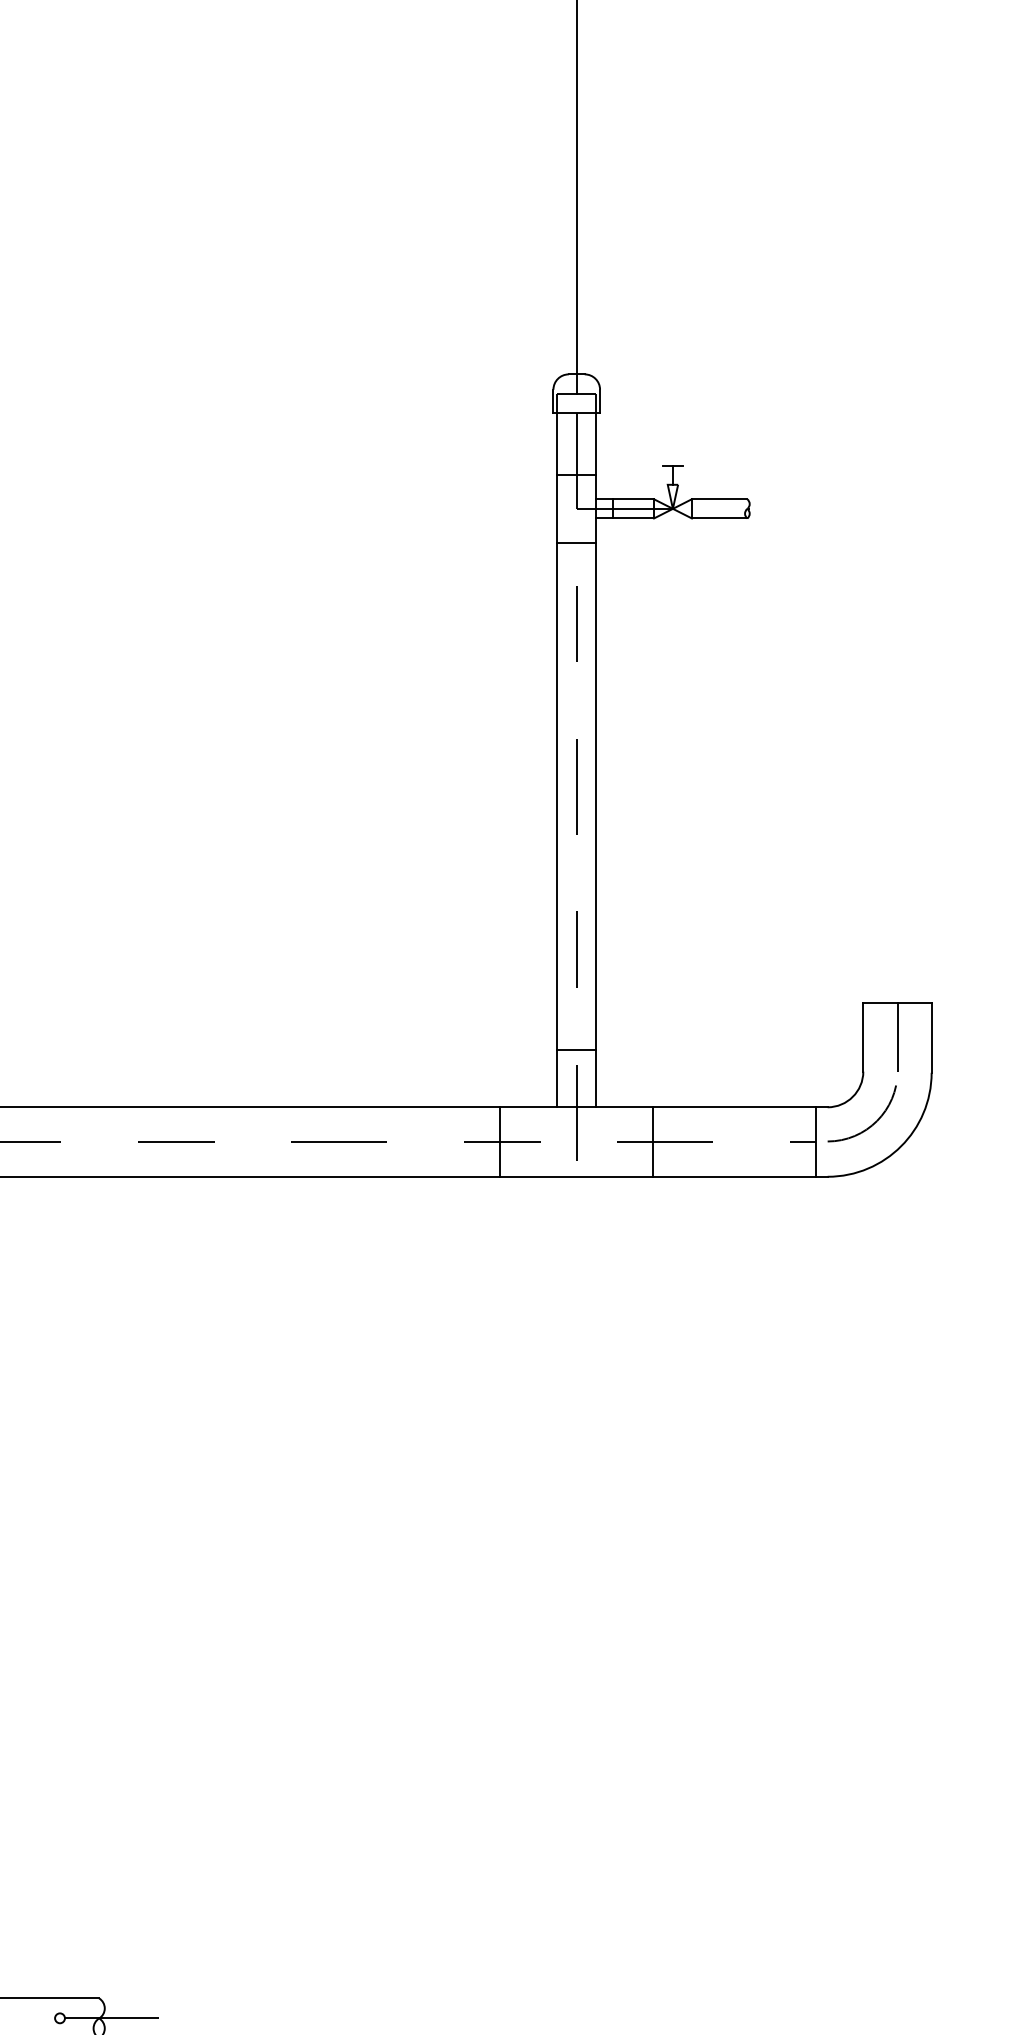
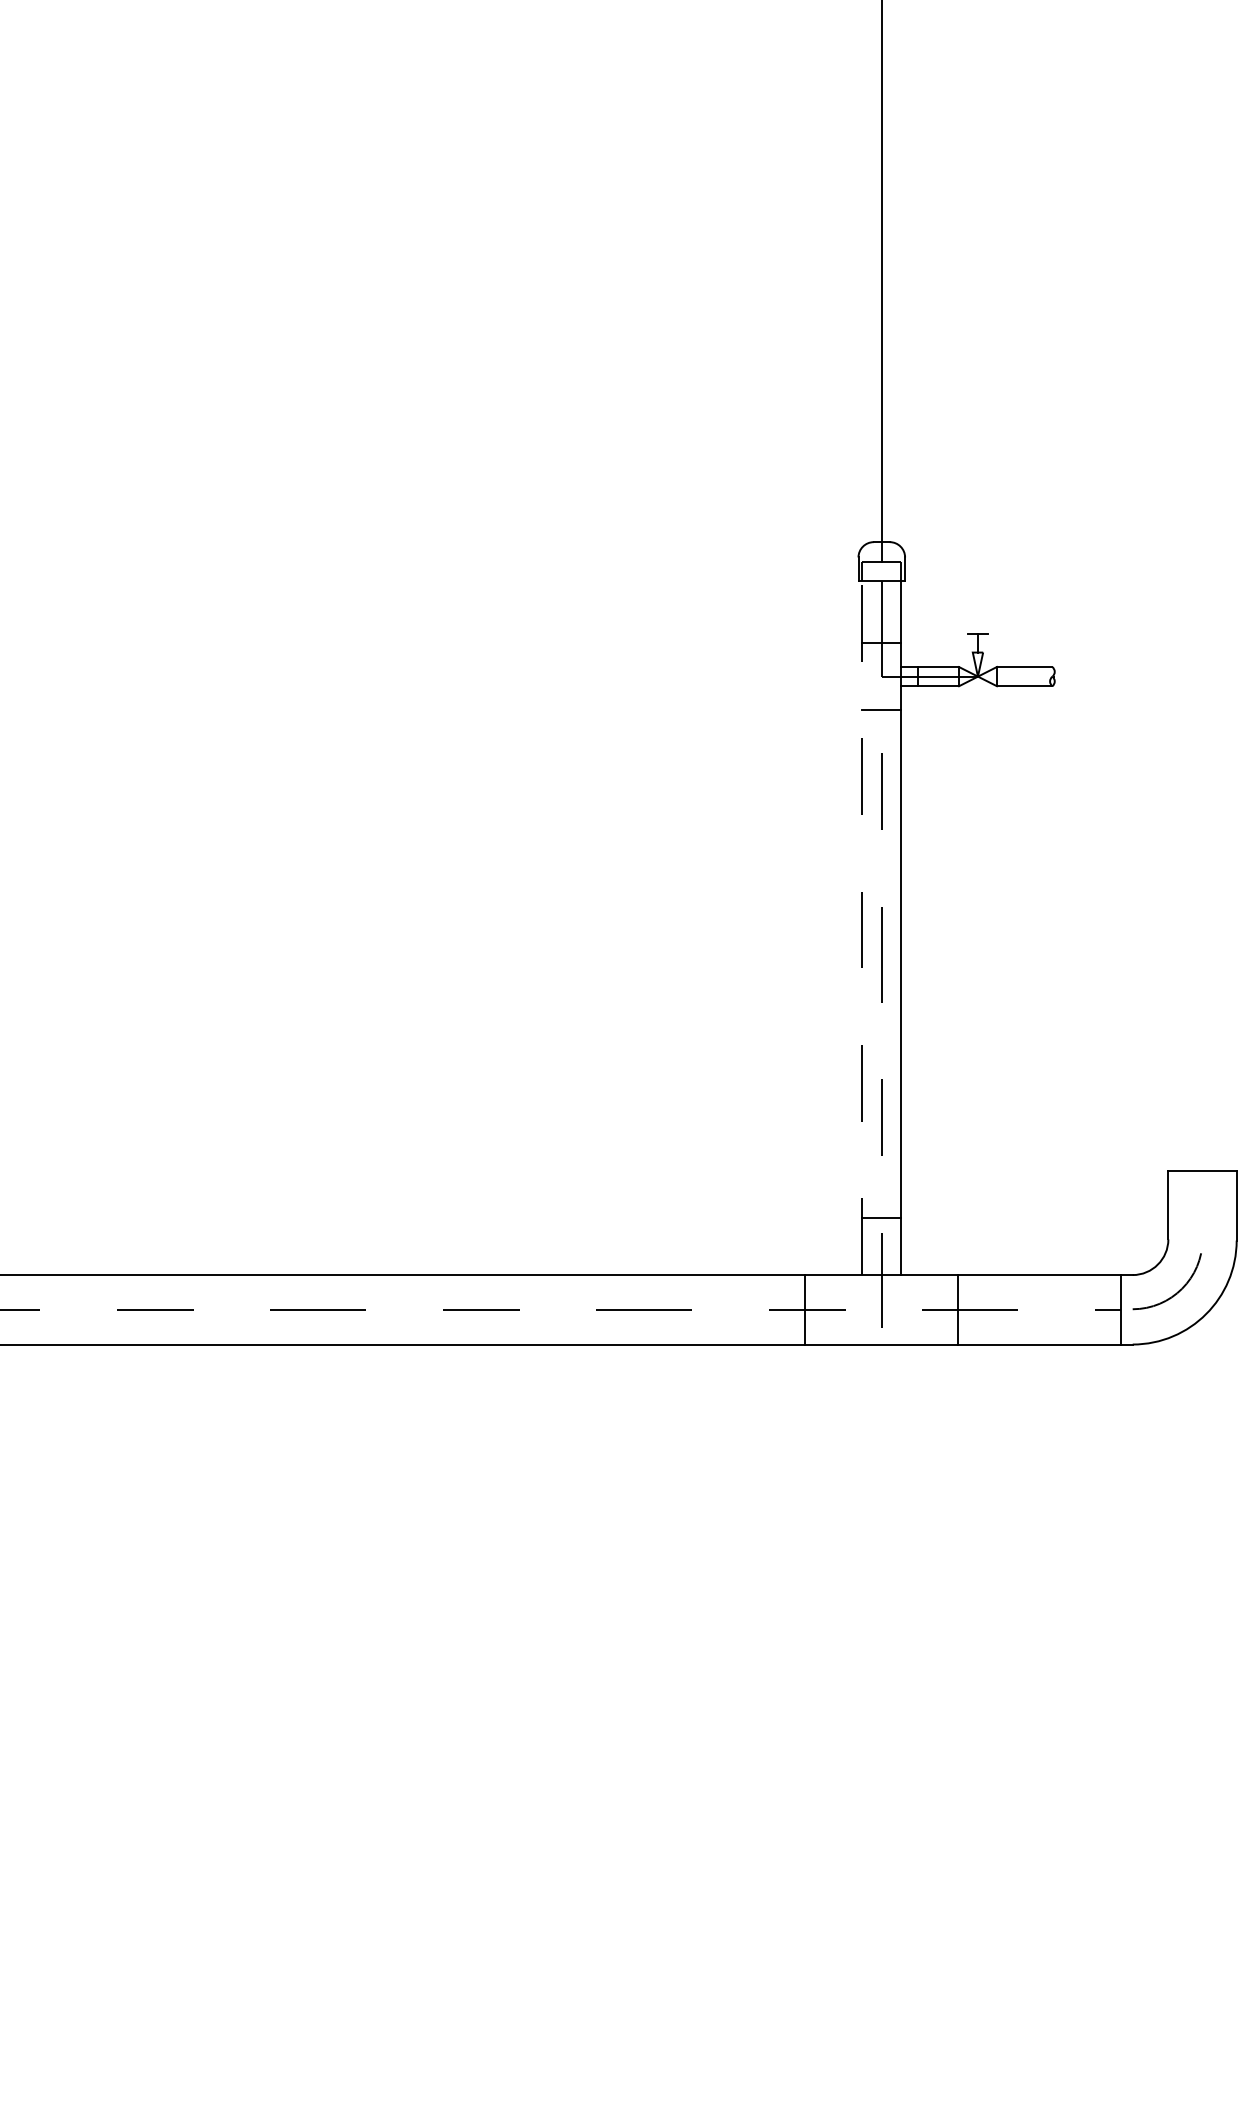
line: (557, 760) -> (862, 928), solid -> dashed
line: (897, 1036) -> (1202, 1204), removed

